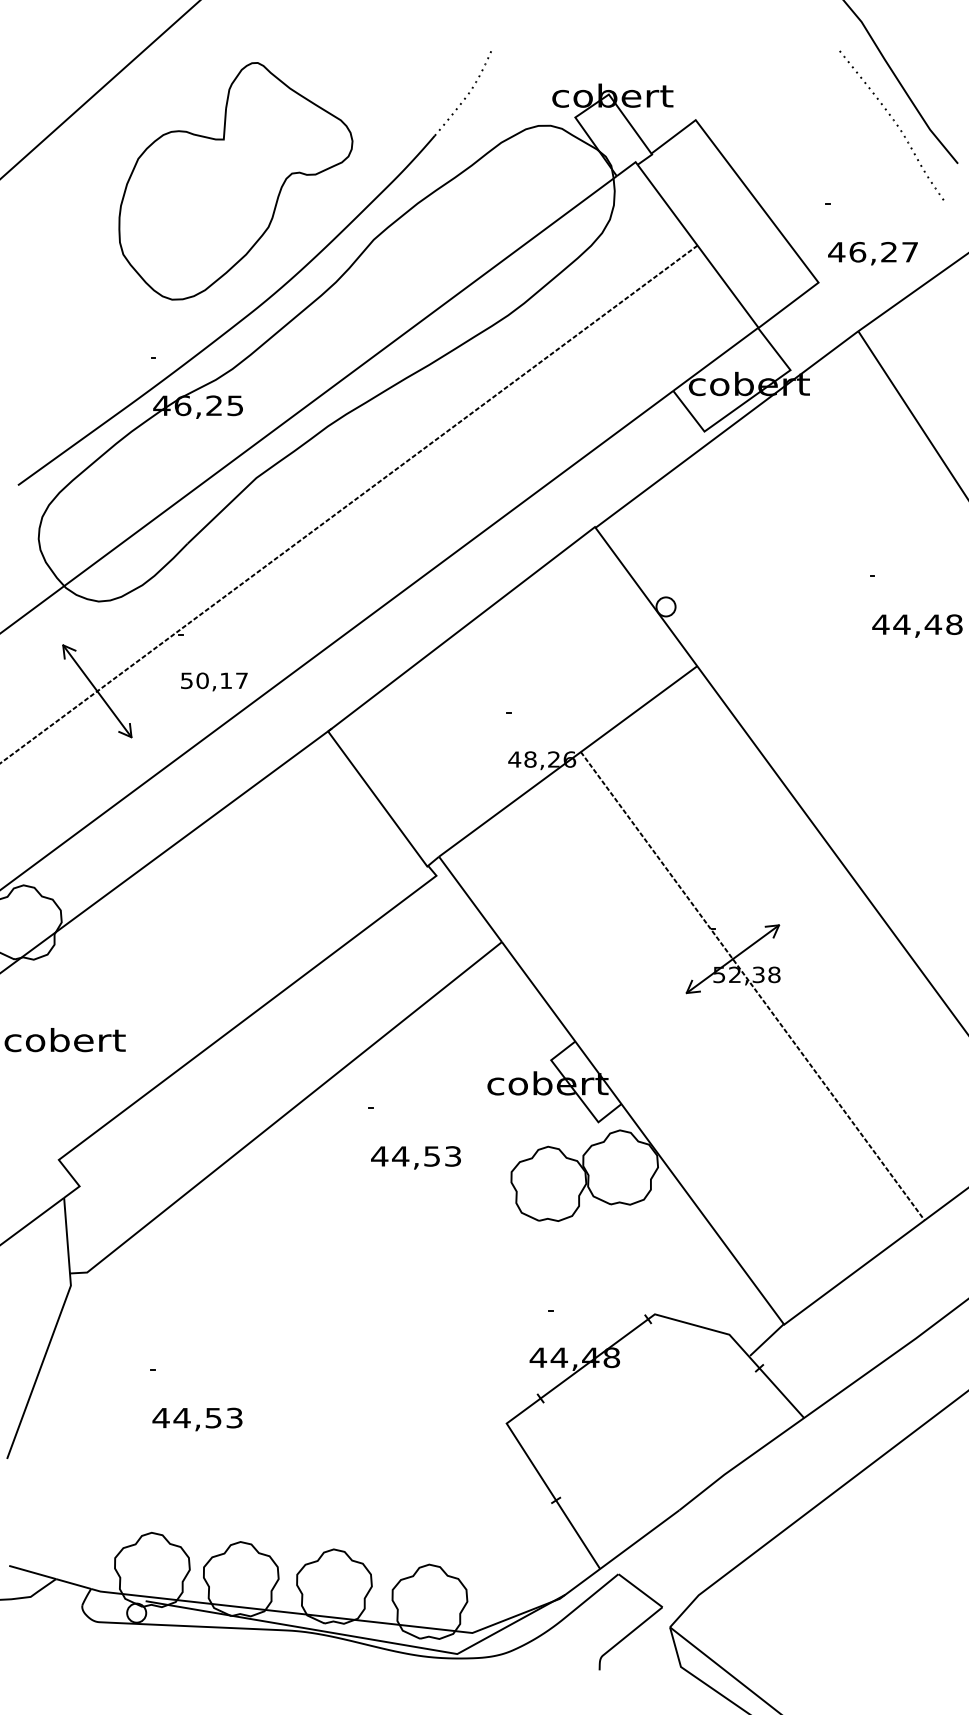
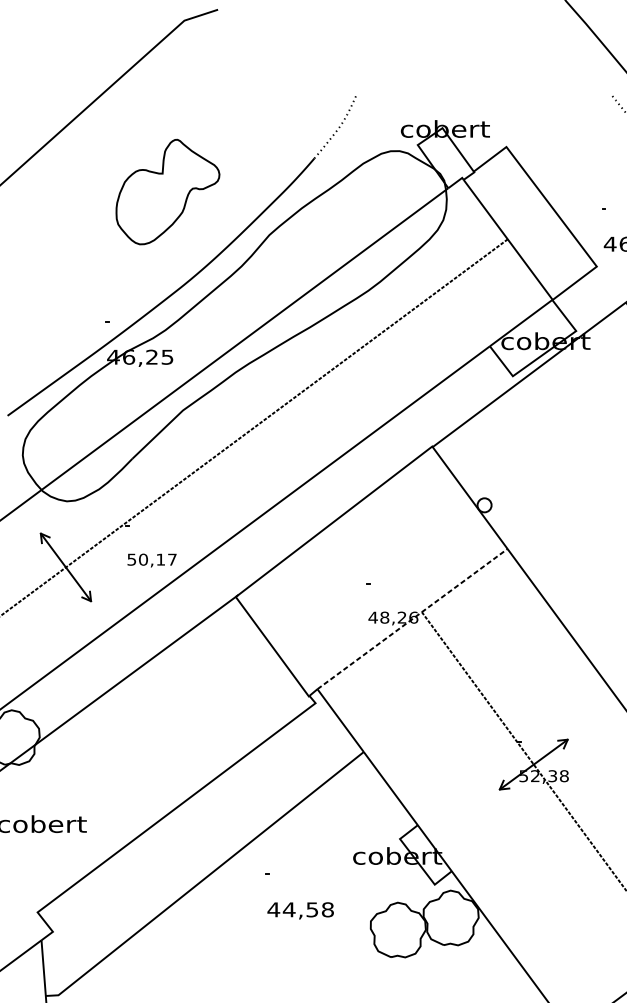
part: (235, 181) -> (167, 192), size x0.6
line: (568, 761) -> (412, 619), solid -> dashed
text: (453, 1156) -> (328, 909), 44,53 -> 44,58

